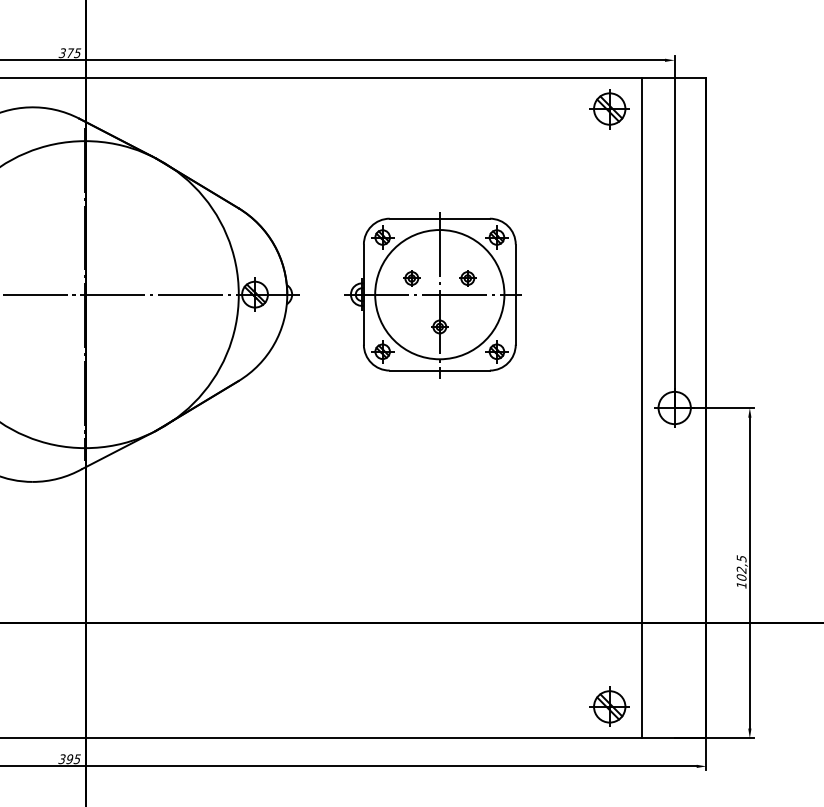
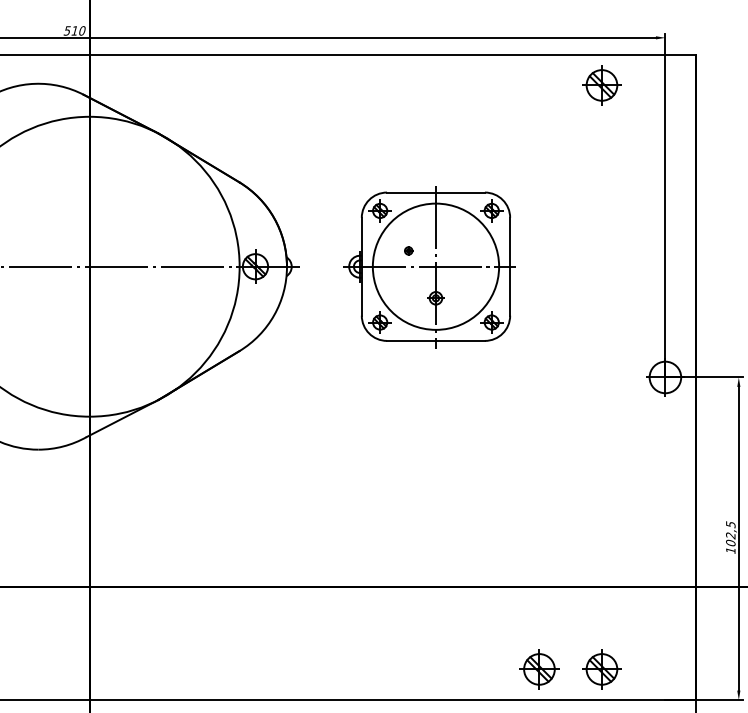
text: (70, 53) -> (75, 31), 375 -> 510
part: (411, 278) -> (408, 250), size x0.6
part: (467, 278) -> (463, 250), removed
line: (641, 407) -> (632, 376), removed
part: (545, 706) -> (539, 669), added

